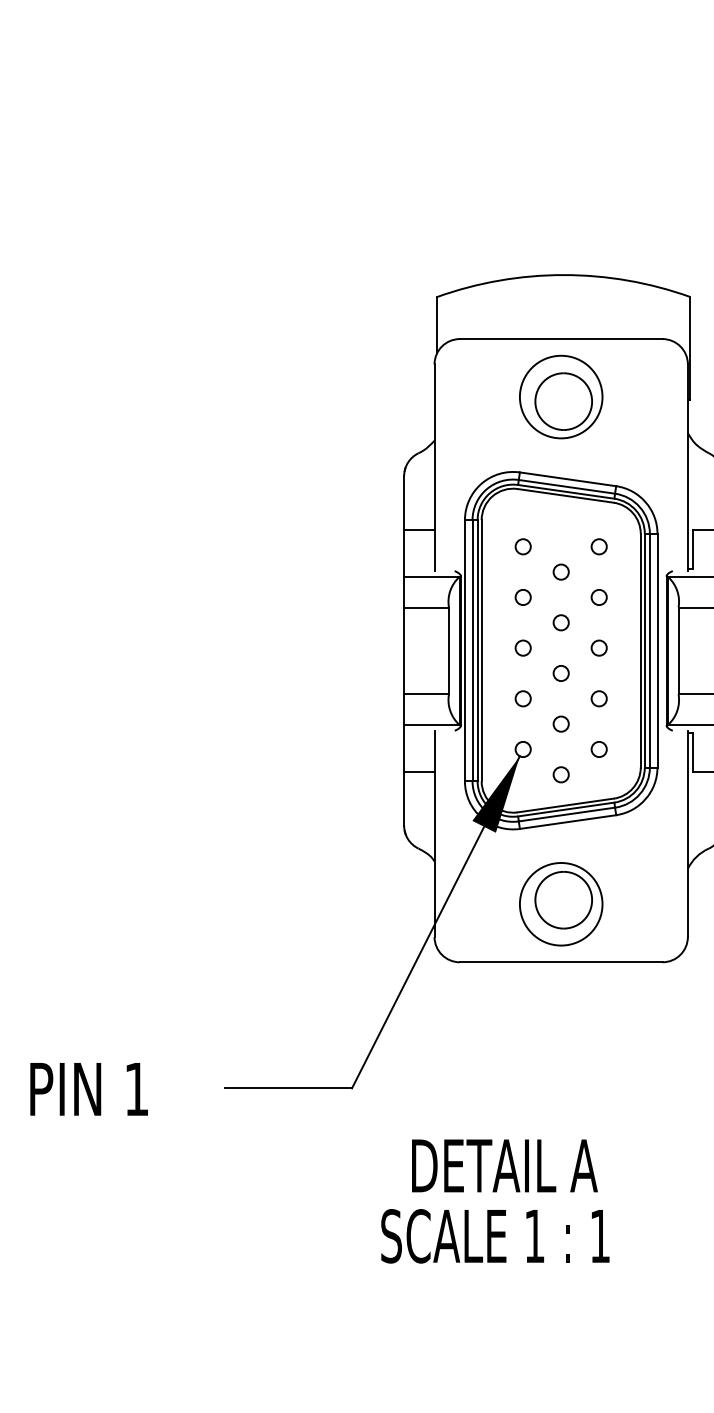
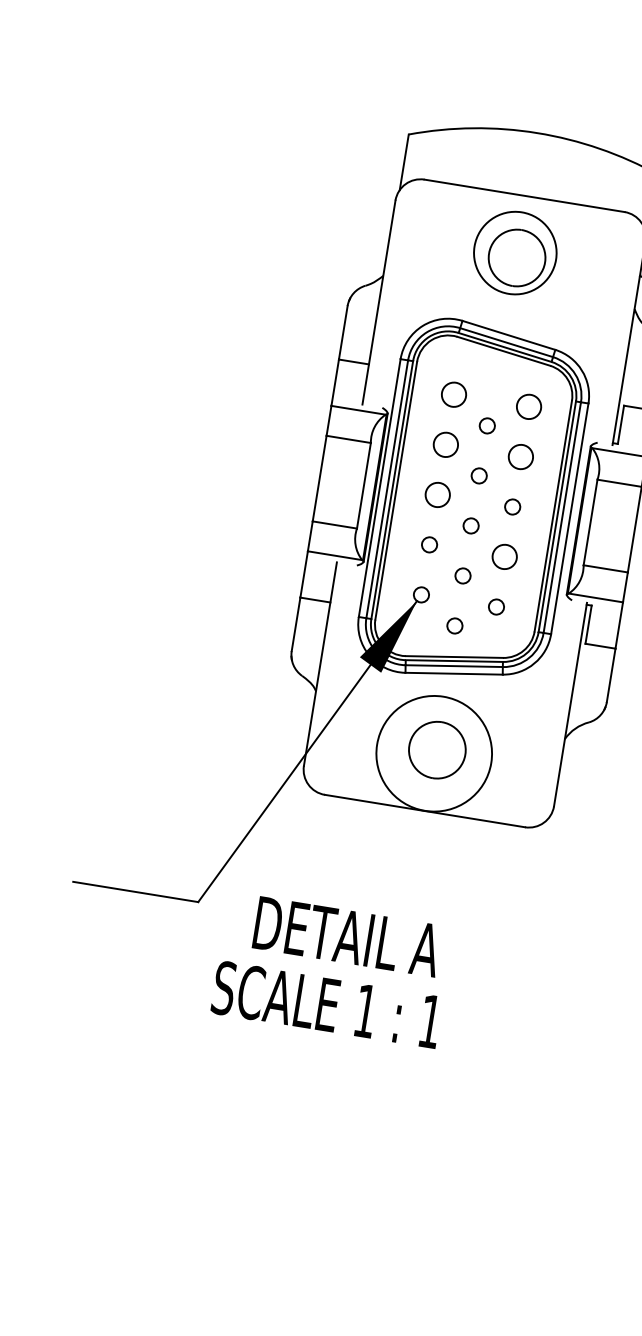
circle: (522, 546) -> (453, 394), size x1.6
circle: (598, 546) -> (528, 406), size x1.6
circle: (522, 597) -> (445, 444), size x1.6
circle: (598, 597) -> (520, 456), size x1.6
circle: (522, 647) -> (437, 494), size x1.6
circle: (598, 698) -> (503, 556), size x1.6
circle: (560, 903) -> (433, 752), size x1.4
text: (495, 1201) -> (332, 970), moved

